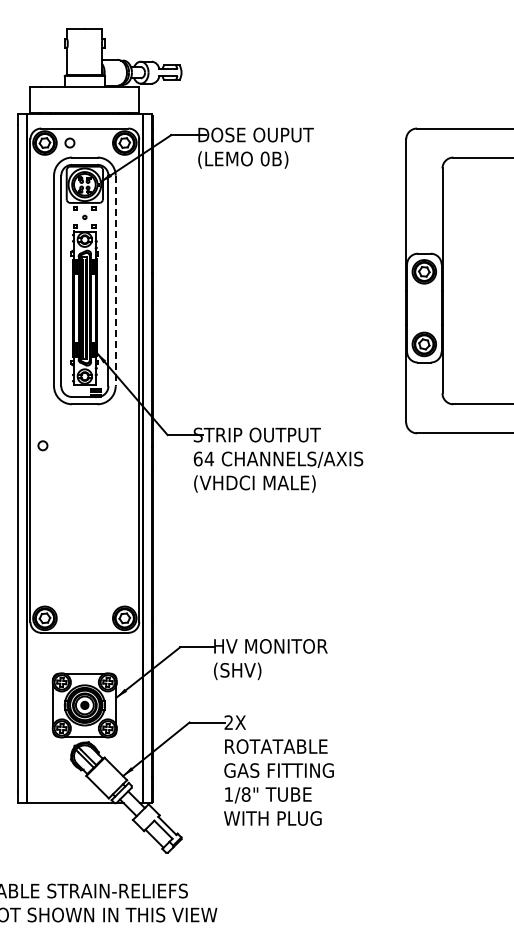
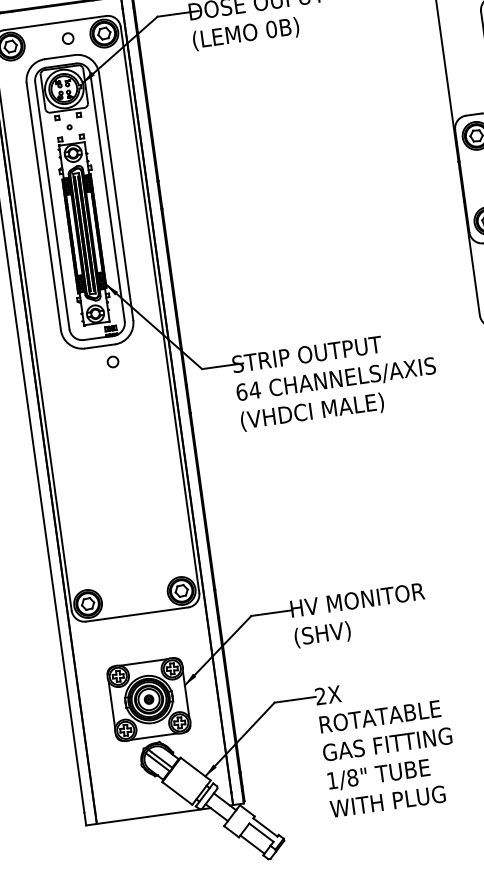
circle: (69, 142) -> (67, 38), moved
line: (115, 281) -> (115, 197), dashed -> solid
circle: (42, 445) -> (112, 361), moved

